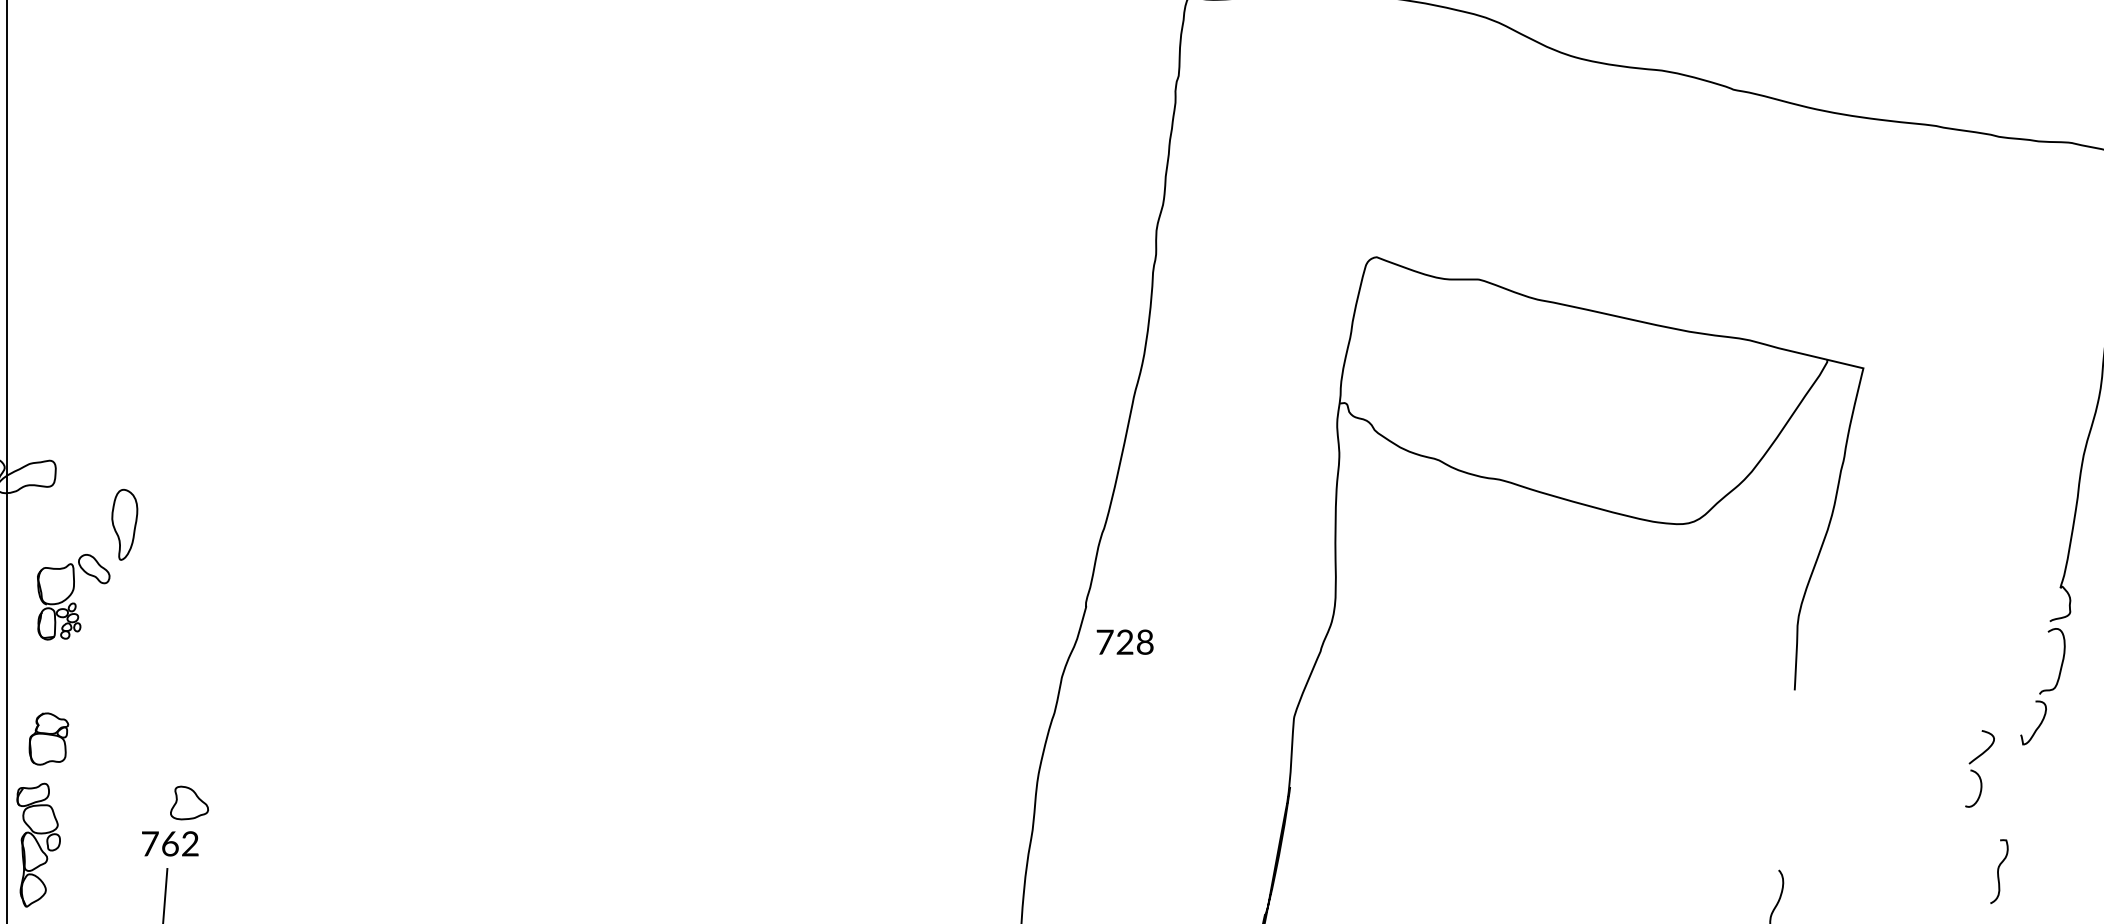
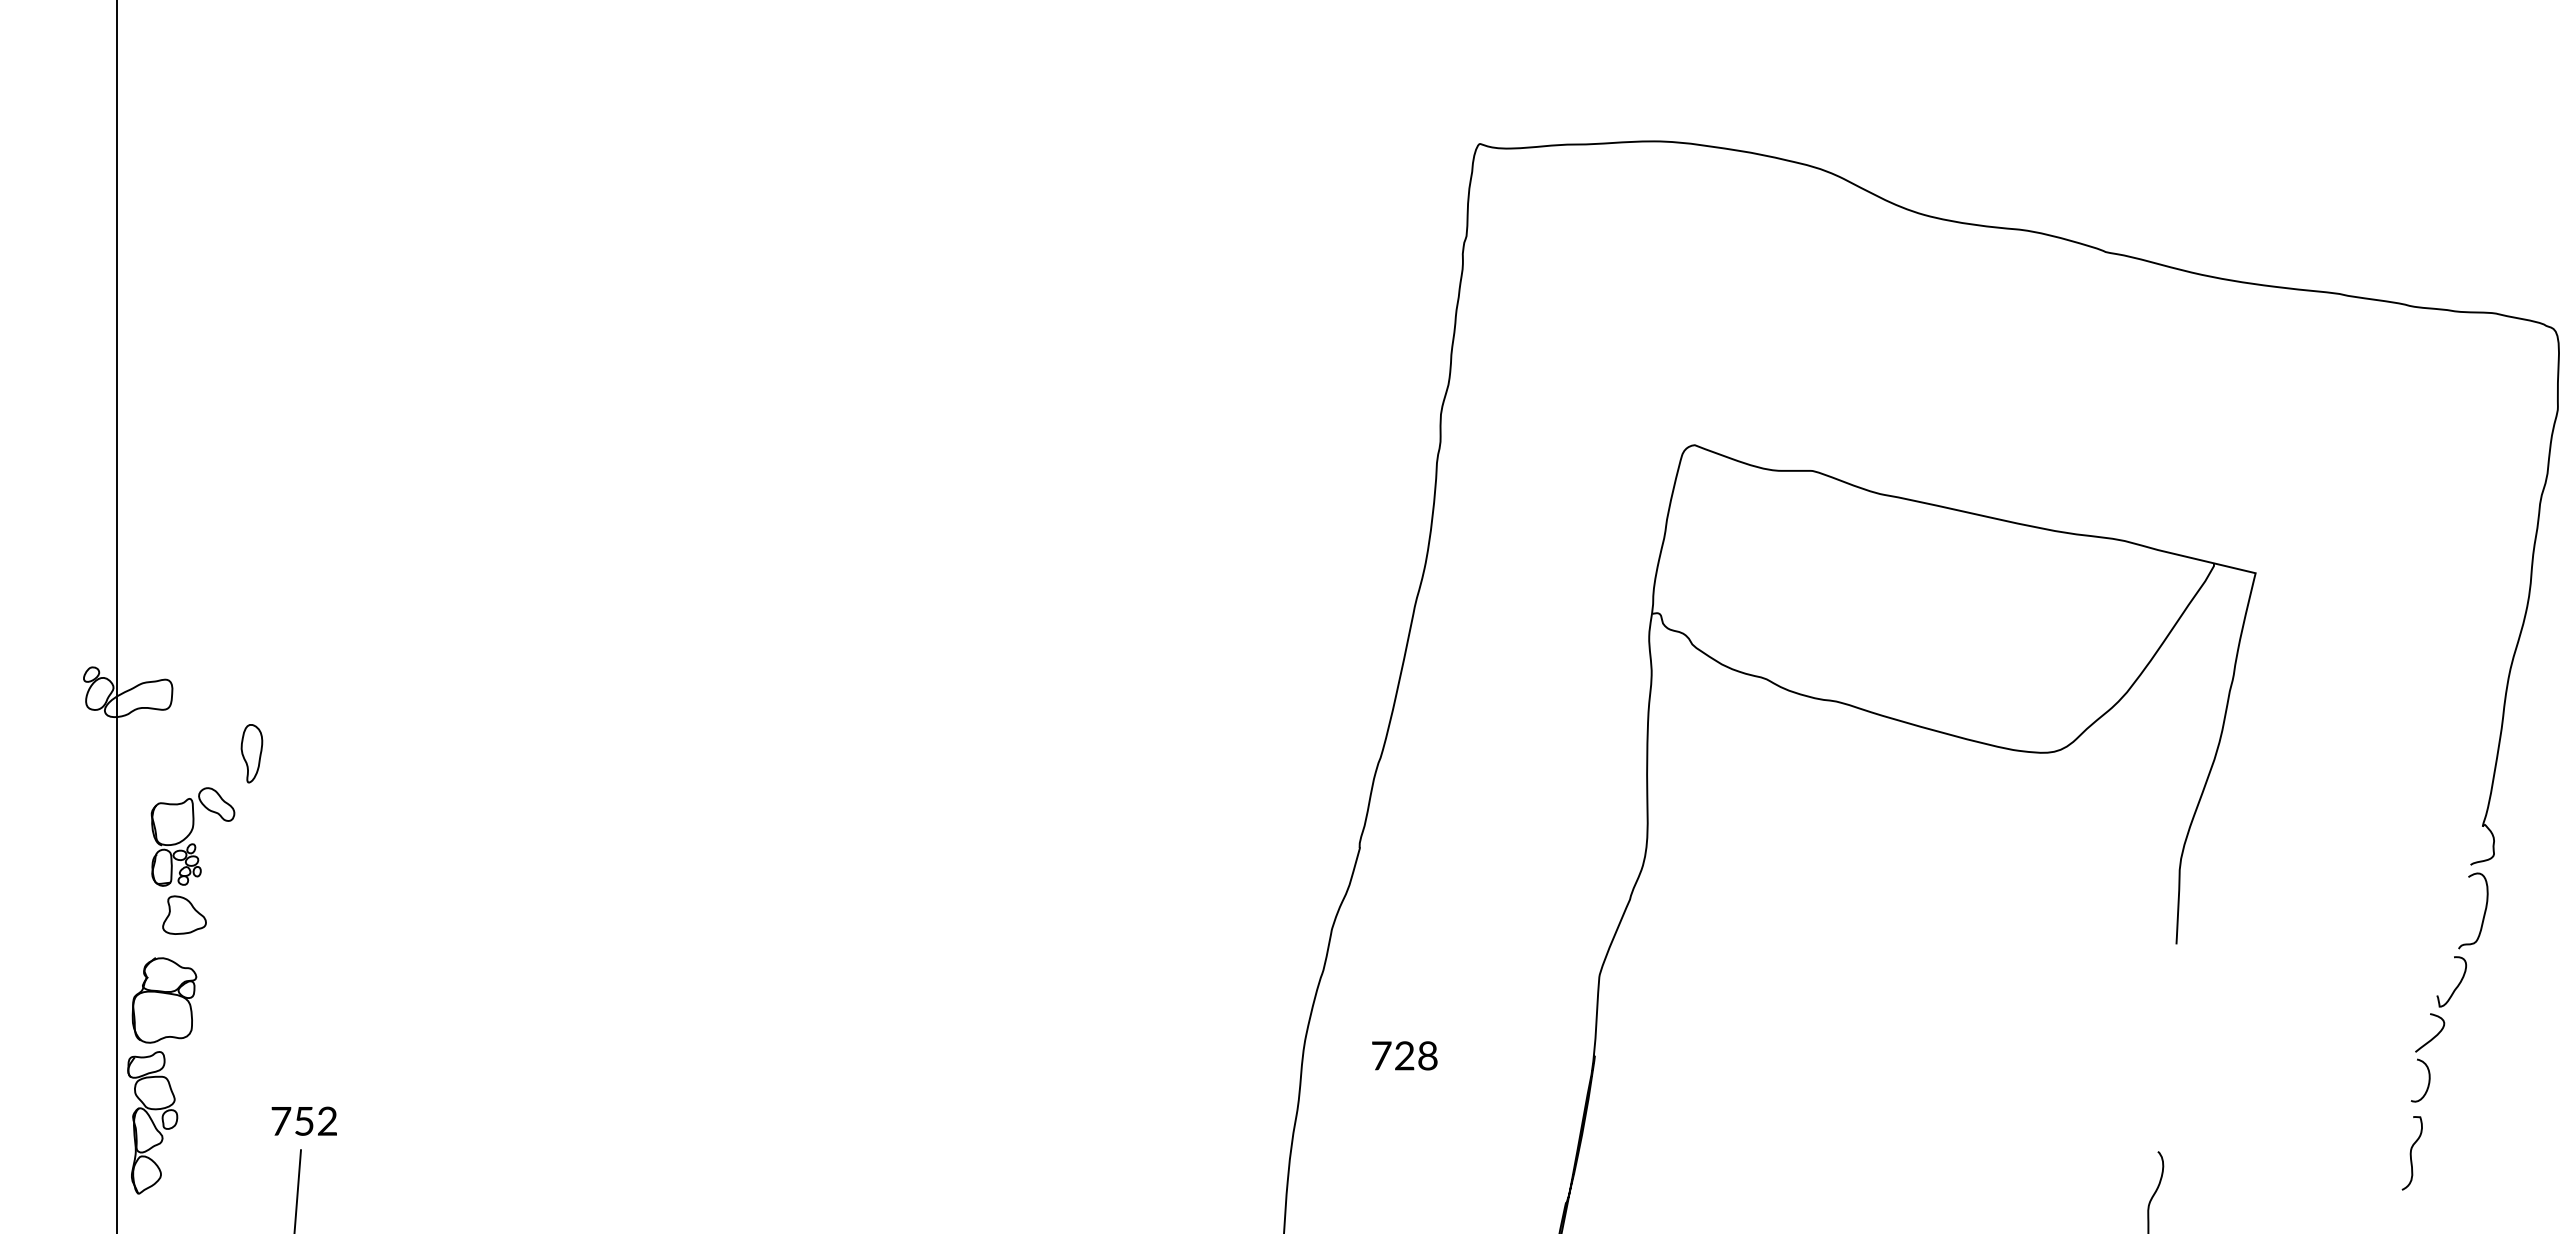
part: (124, 524) -> (251, 753), size x0.71
text: (1124, 641) -> (1404, 1055), moved
part: (48, 739) -> (164, 1000), size x1.43
part: (1979, 768) -> (2427, 1057), moved
part: (189, 802) -> (184, 914), moved
text: (170, 844) -> (304, 1121), 762 -> 752

